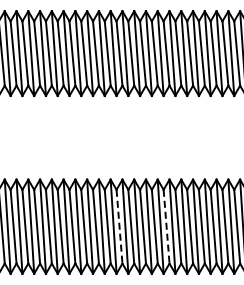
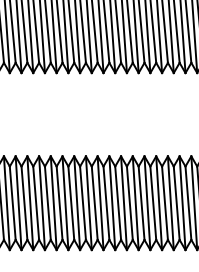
line: (119, 226) -> (83, 202), dashed -> solid
line: (166, 226) -> (129, 202), dashed -> solid

